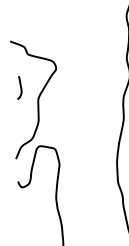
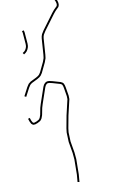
curve: (20, 87) -> (25, 41), moved

